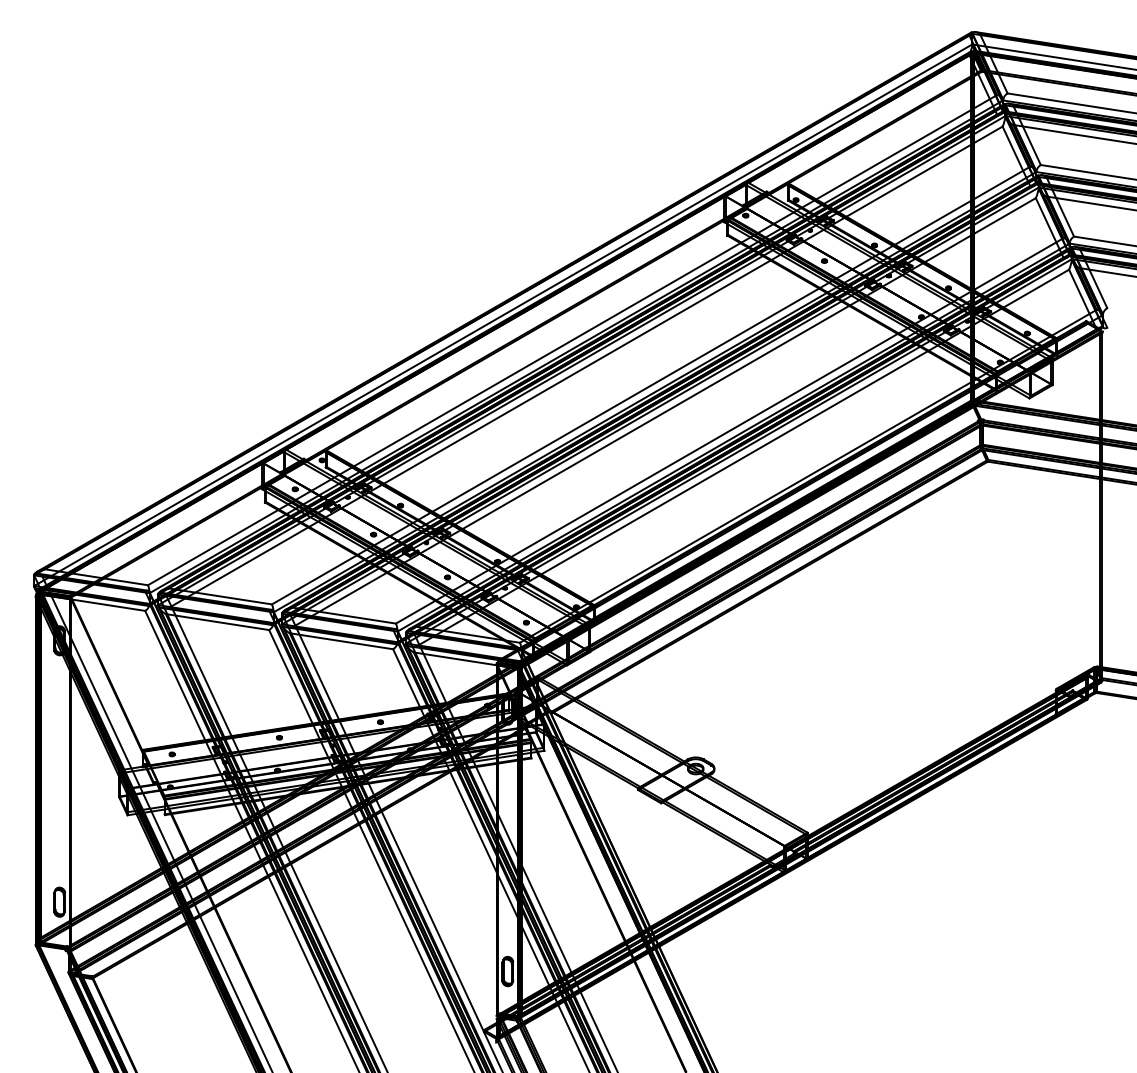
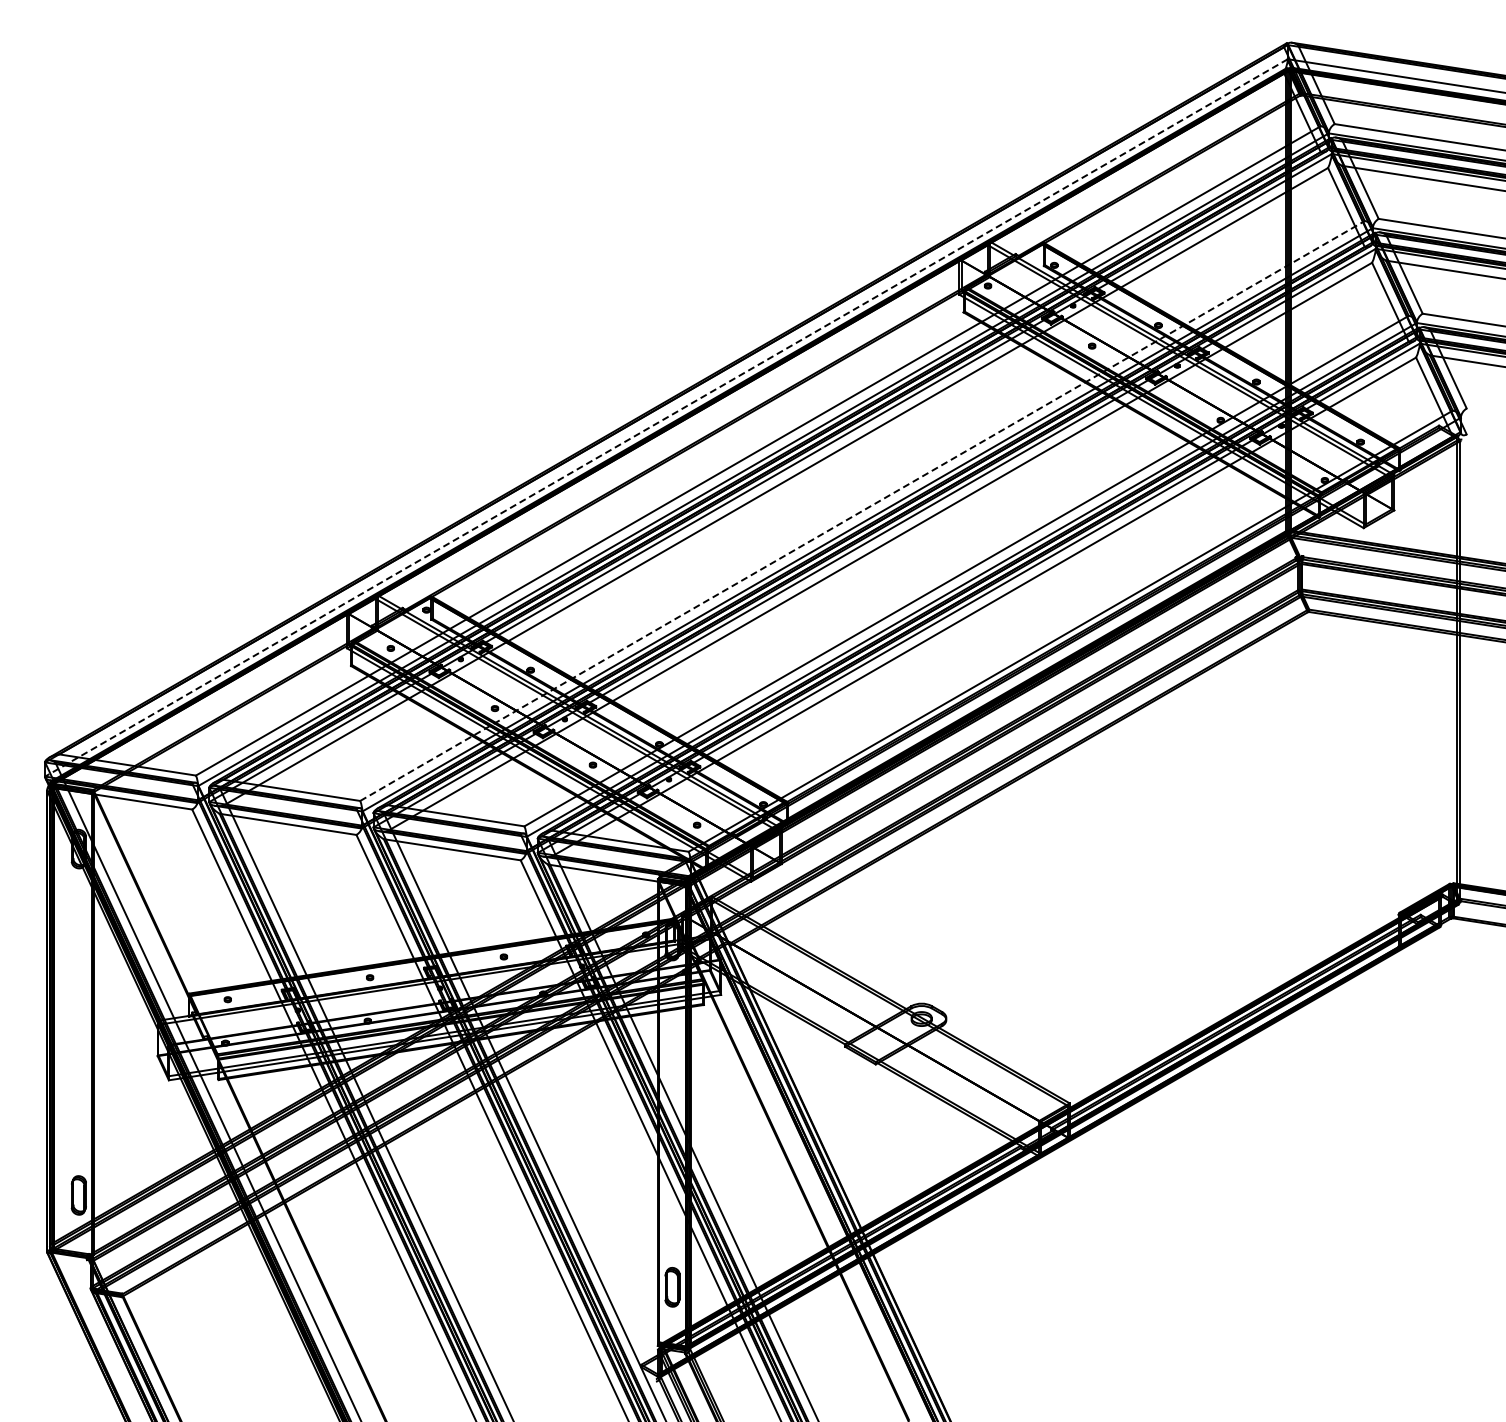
line: (503, 315) -> (666, 418), solid -> dashed
line: (651, 385) -> (862, 511), solid -> dashed

